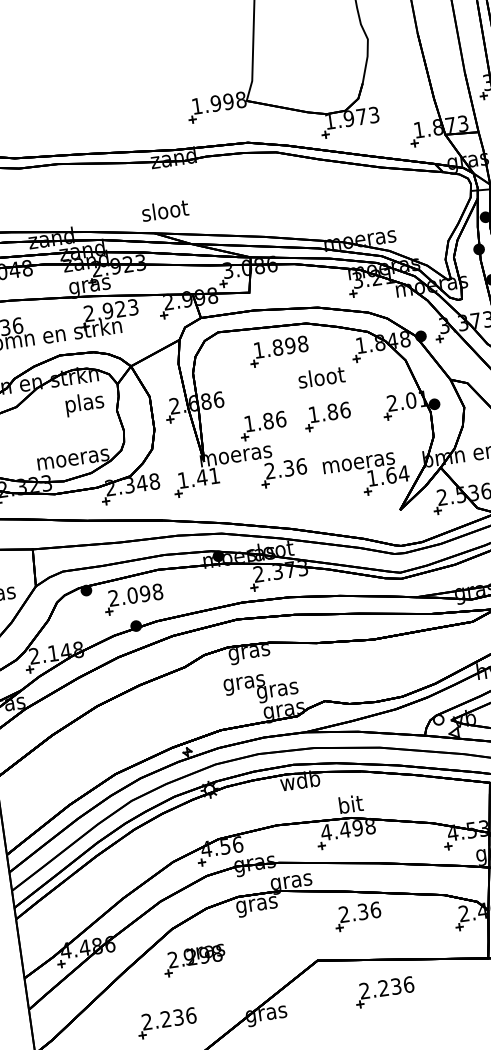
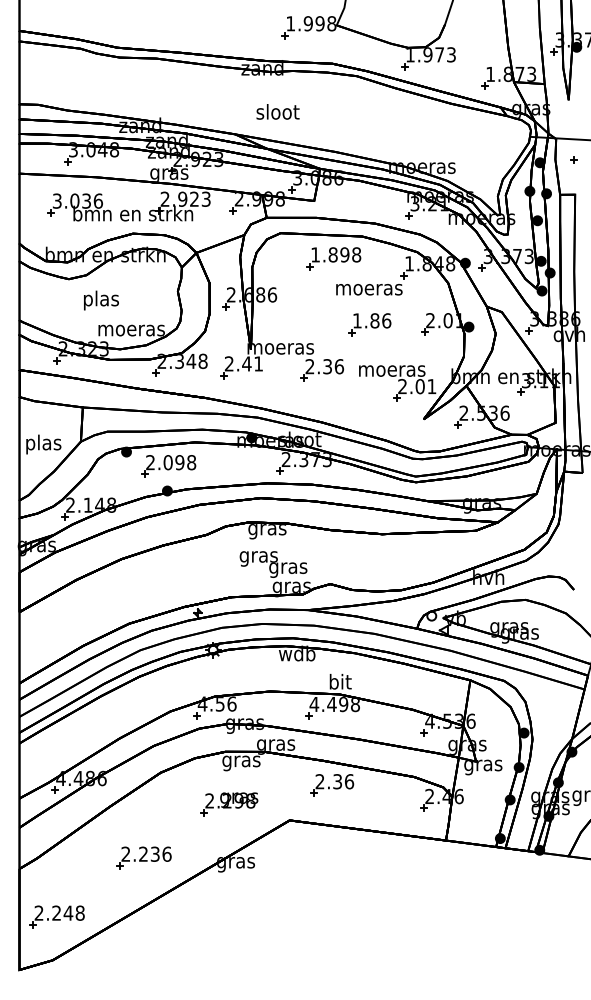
text: (164, 210) -> (277, 111), moved
text: (321, 377) -> (369, 287), sloot -> moeras
text: (84, 404) -> (101, 300), moved
part: (263, 425) -> (309, 324), removed
text: (388, 475) -> (417, 386), 1.64 -> 2.01
text: (182, 480) -> (228, 363), 1.41 -> 2.41
part: (194, 960) -> (229, 804), moved
part: (384, 991) -> (346, 857), removed

